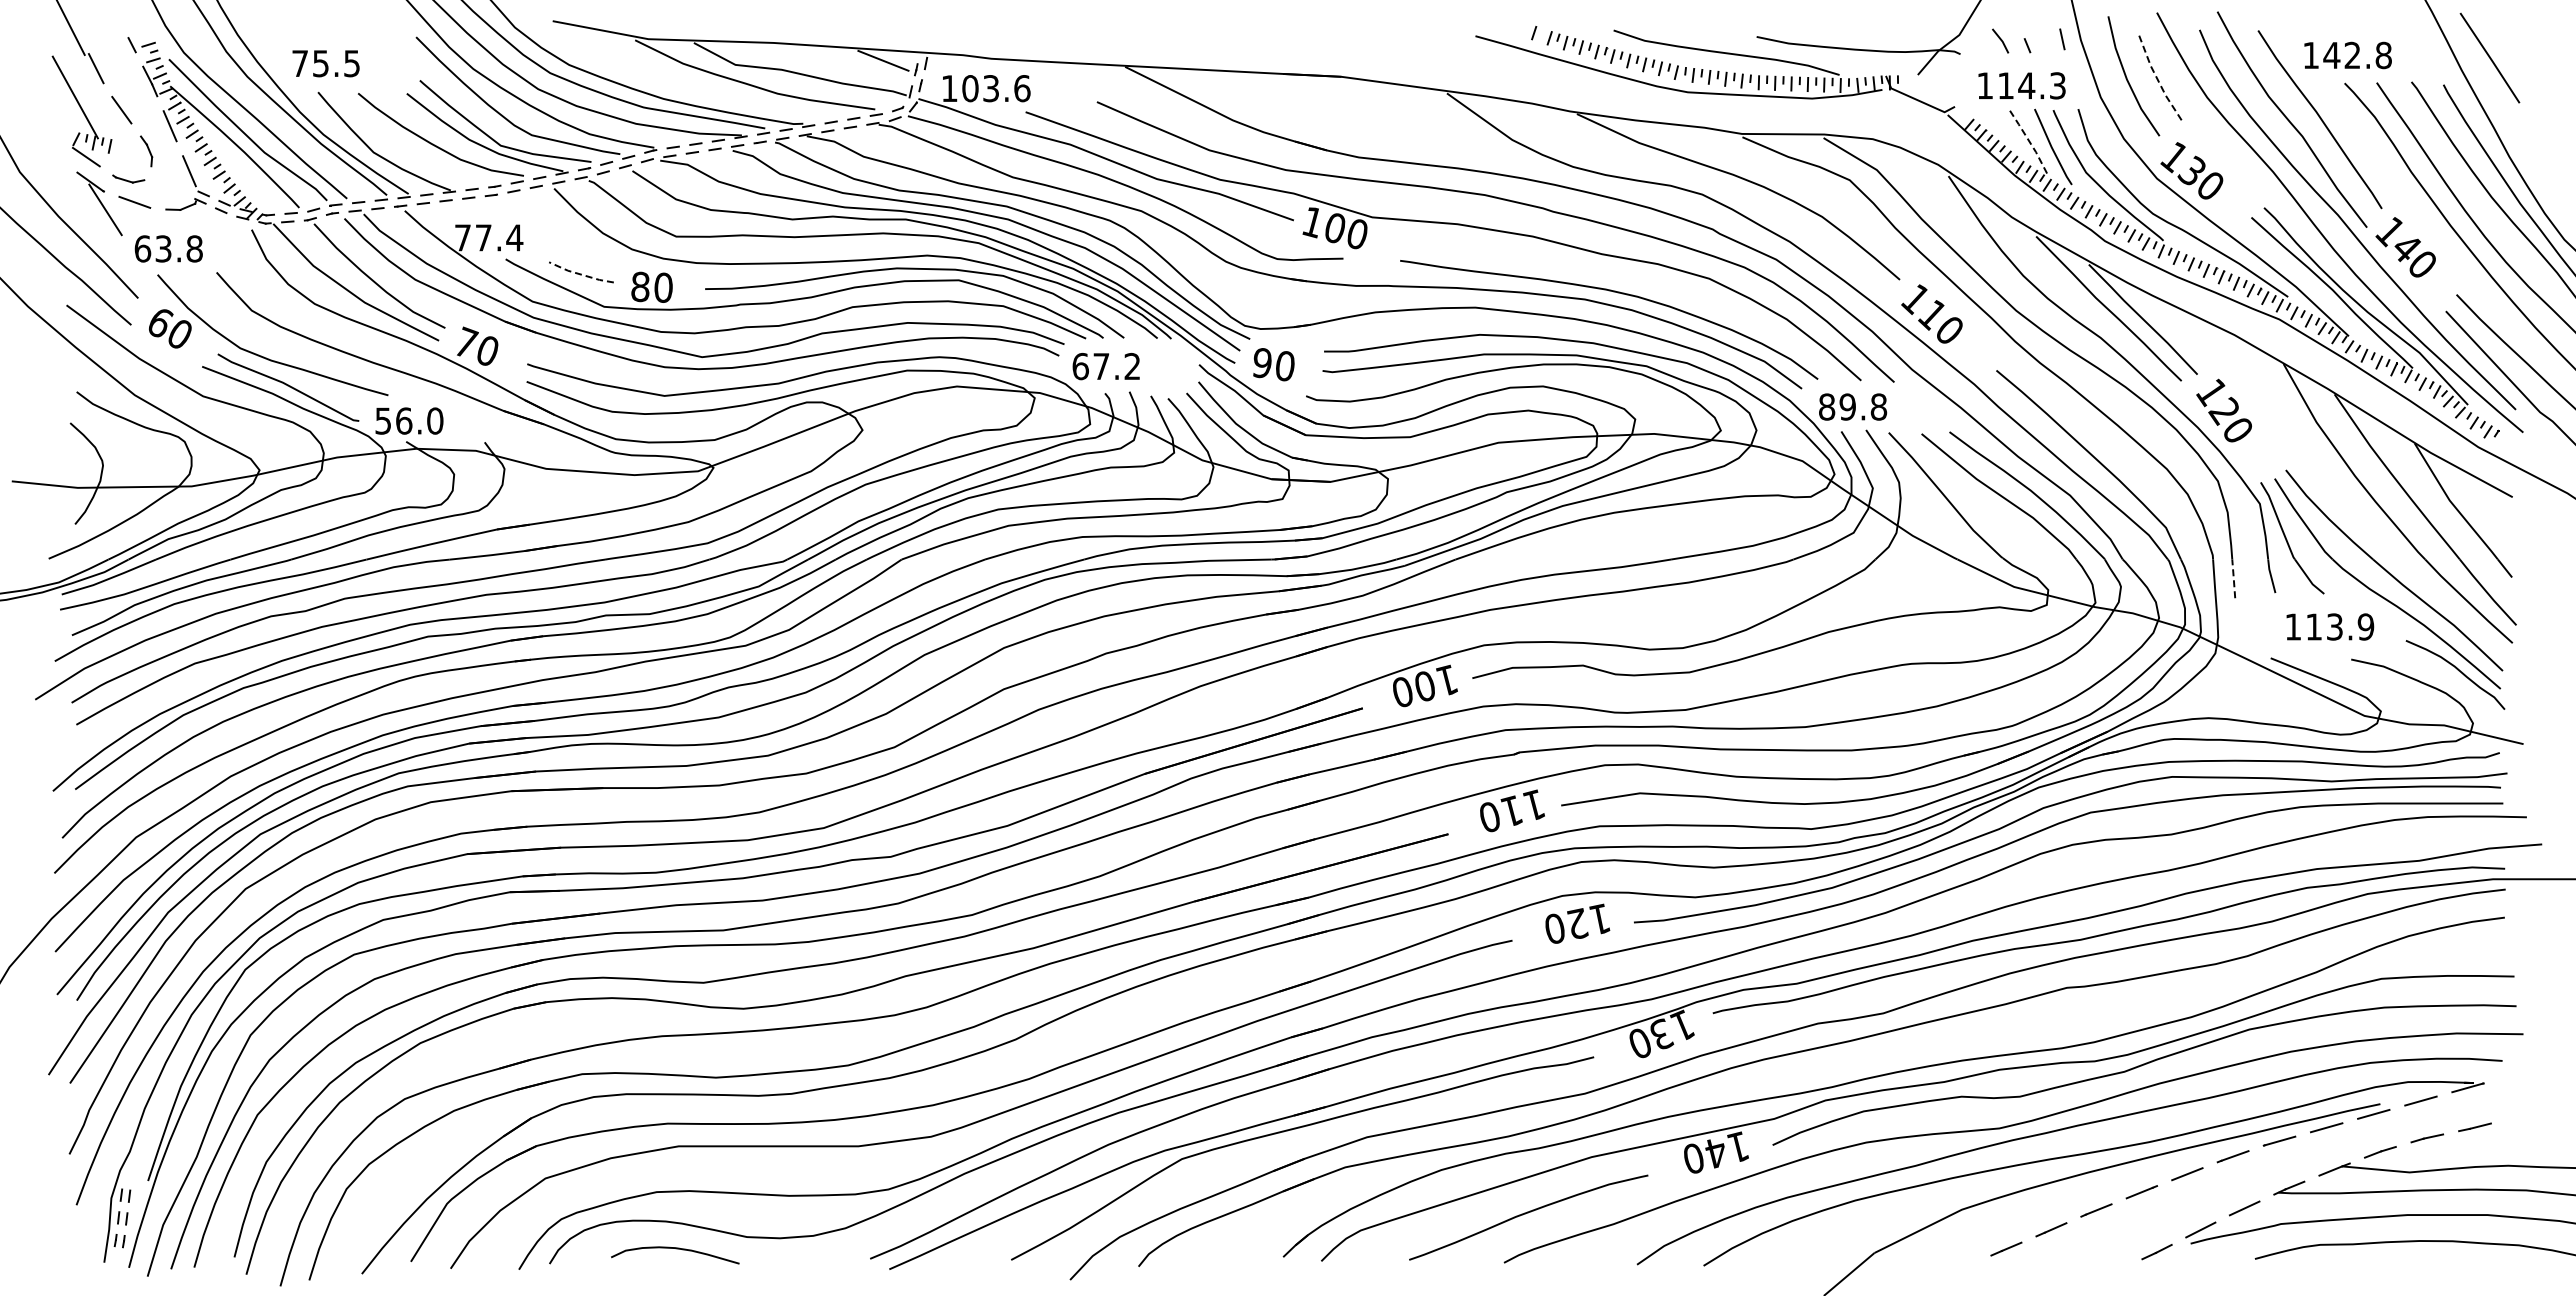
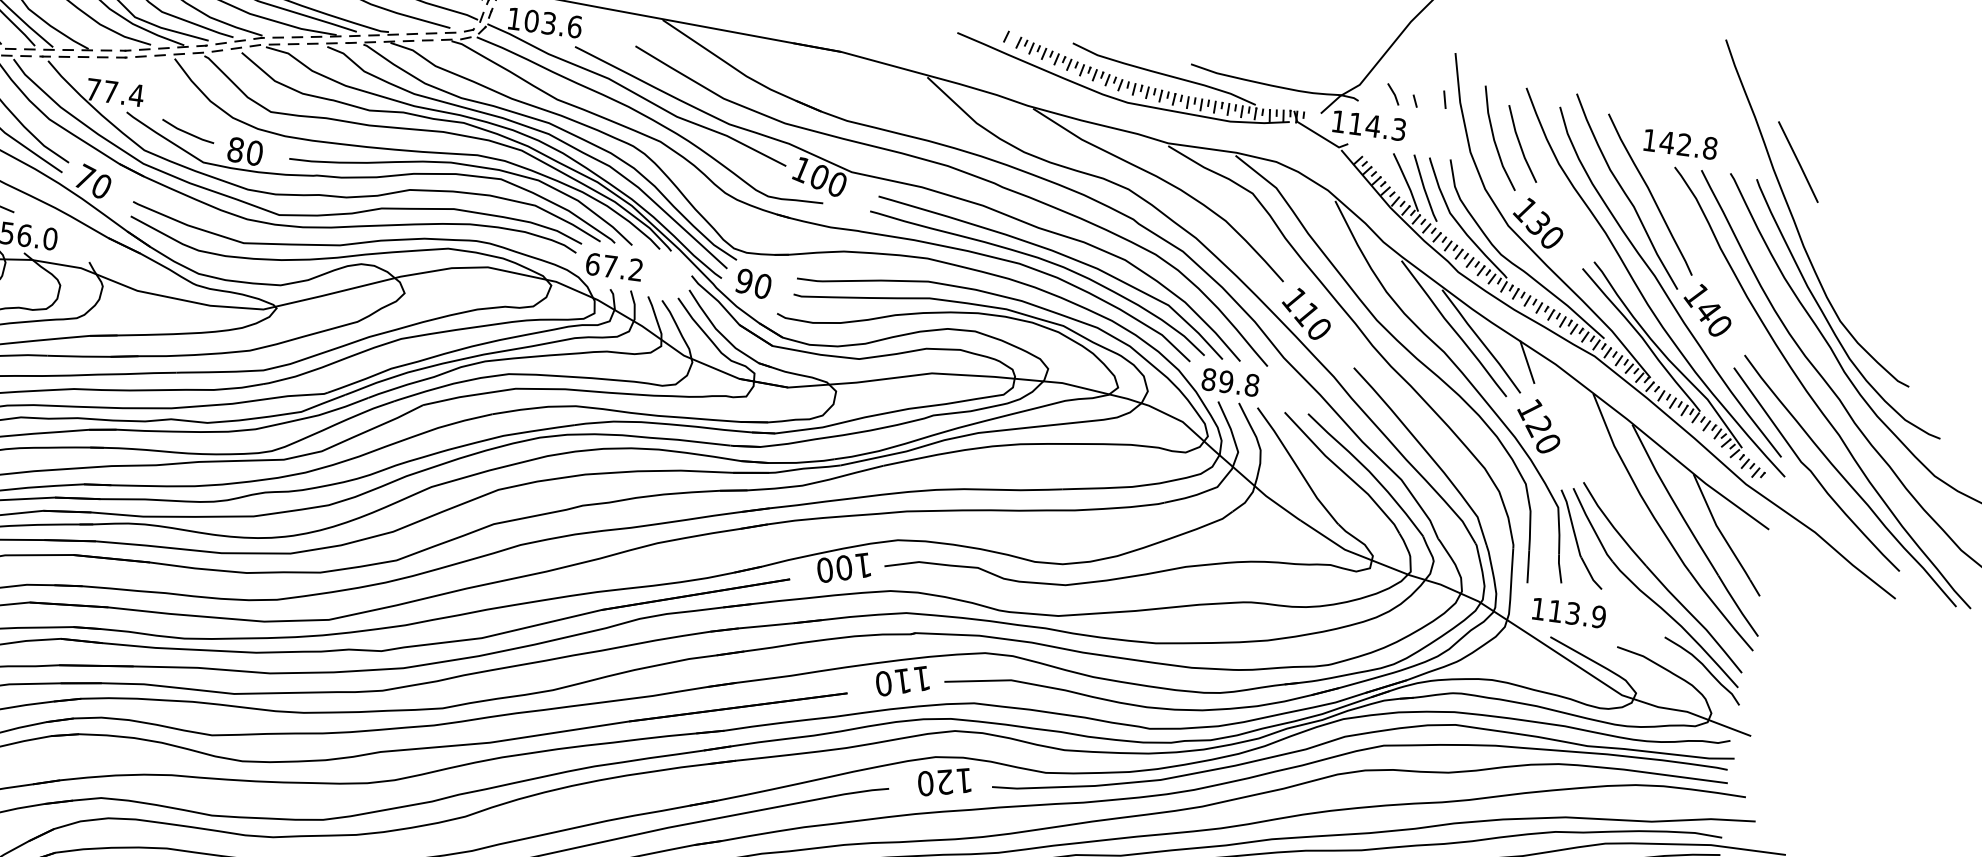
line: (2158, 80) -> (1520, 144), dashed -> solid
text: (2021, 85) -> (1368, 125), moved
line: (2030, 142) -> (1407, 181), dashed -> solid
line: (580, 274) -> (187, 133), dashed -> solid
curve: (1630, 282) -> (1059, 254), added
line: (2200, 336) -> (1527, 361), added
line: (2233, 578) -> (1528, 566), dashed -> solid
text: (2330, 626) -> (1569, 612), moved

